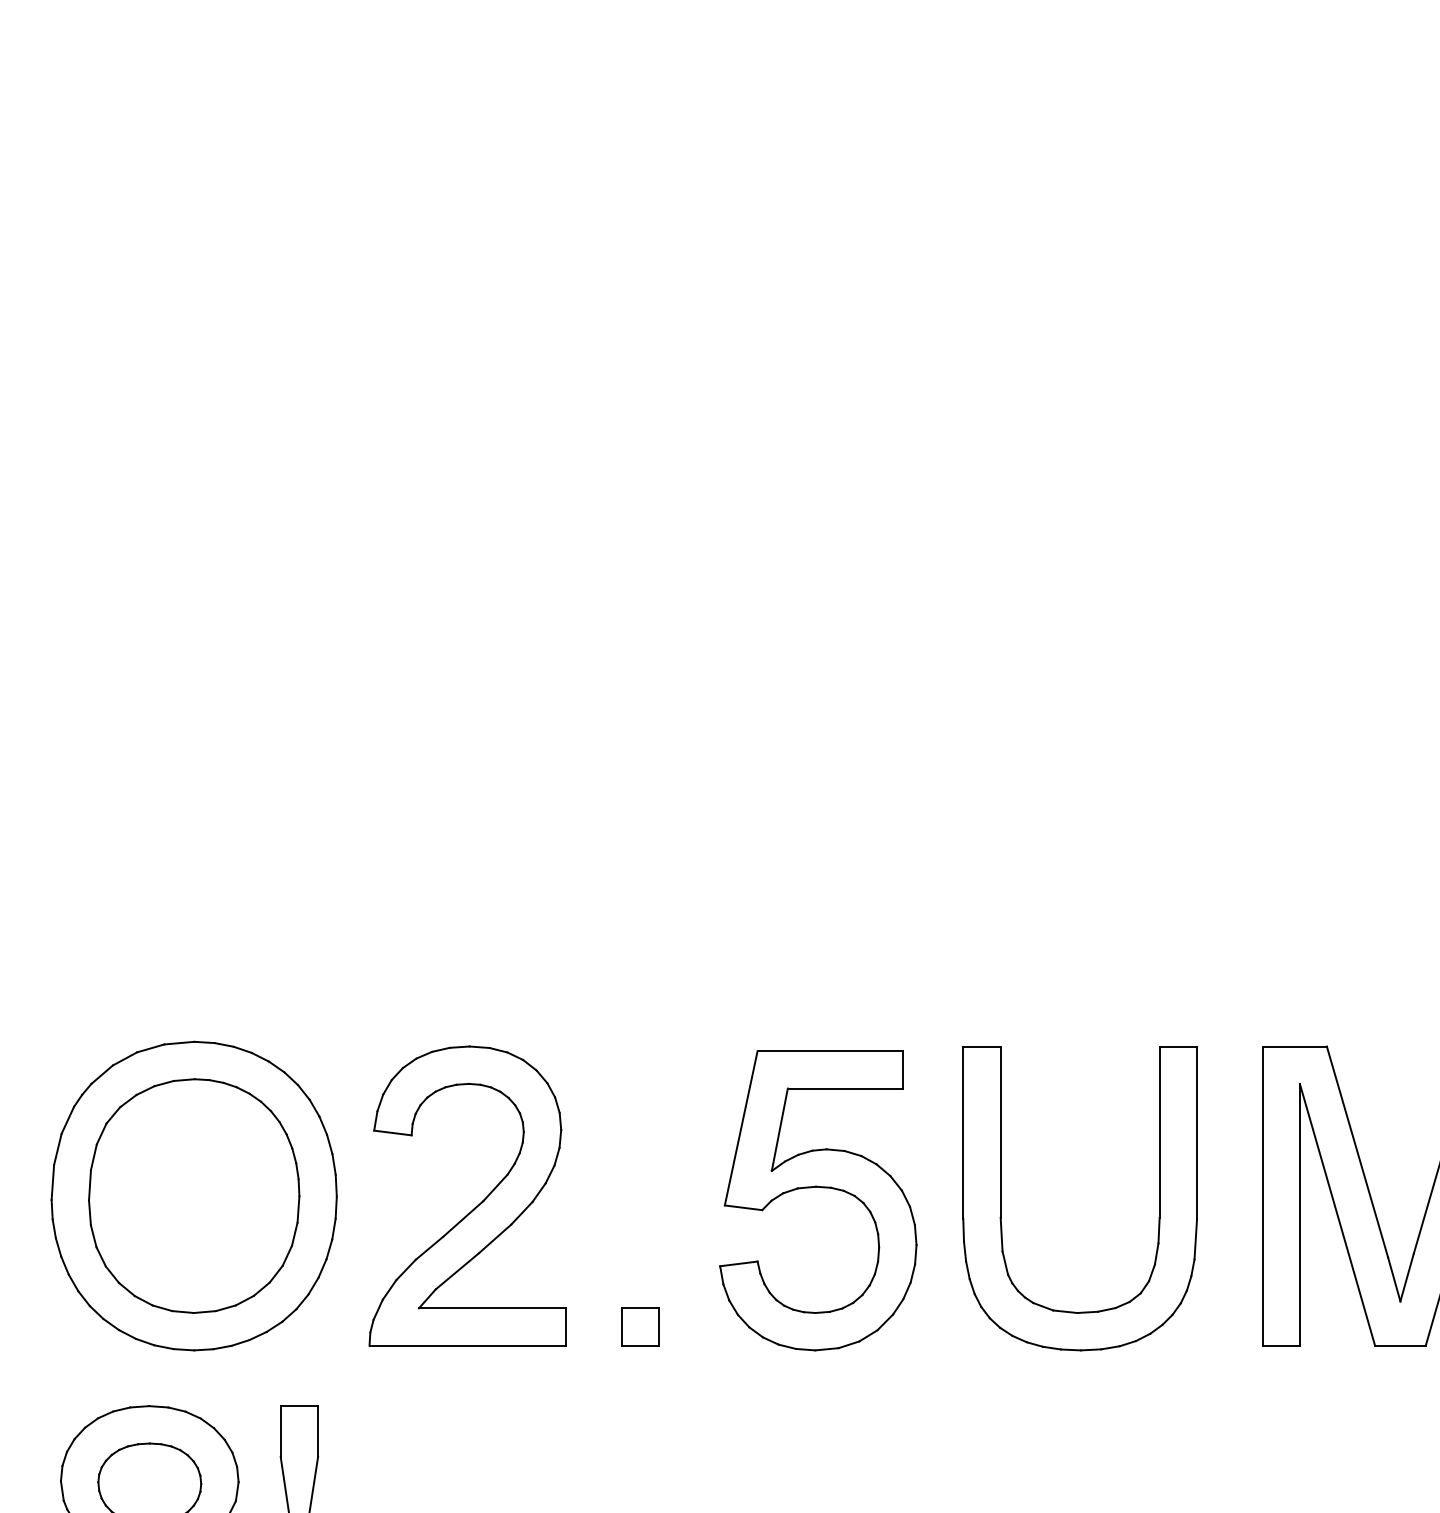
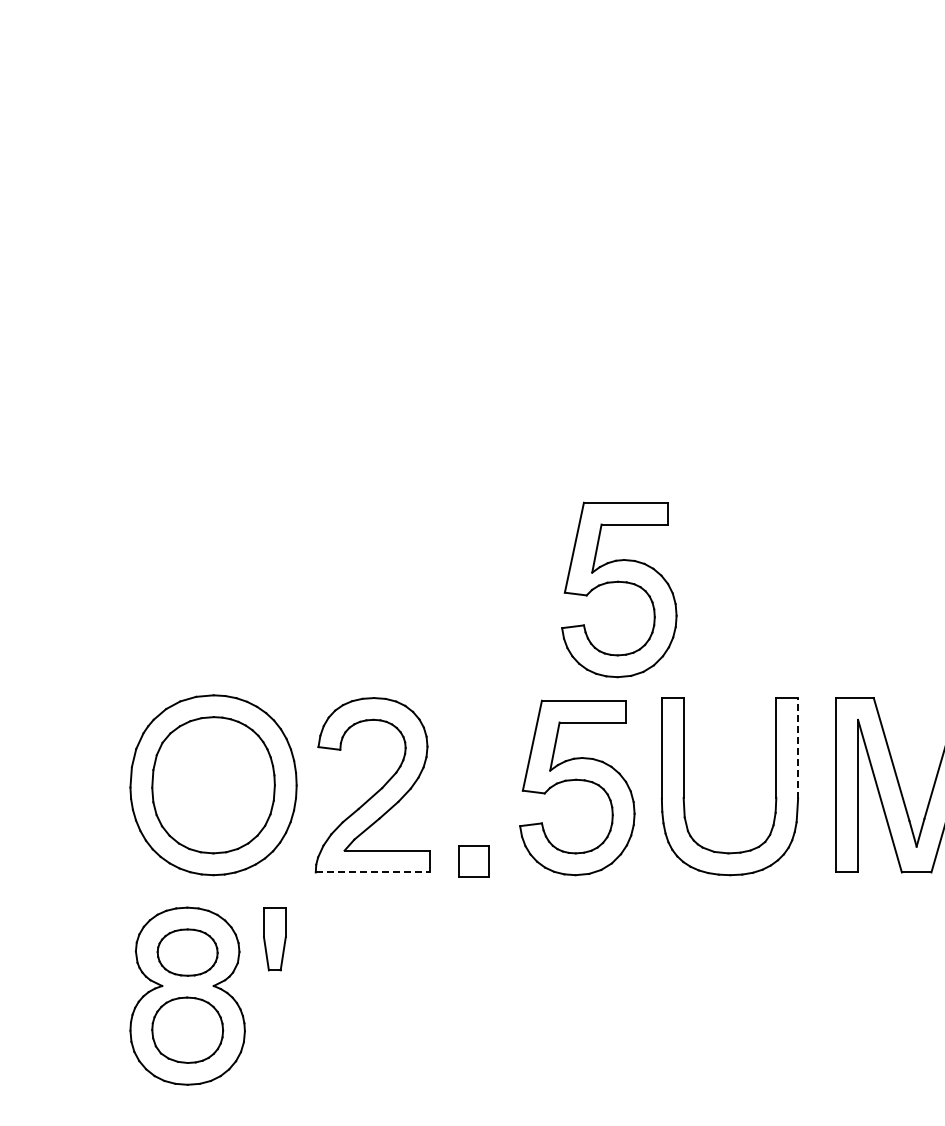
part: (890, 848) -> (619, 582), added
line: (1197, 1131) -> (798, 747), solid -> dashed
part: (640, 1326) -> (473, 861), size x1.4
line: (468, 1345) -> (373, 872), solid -> dashed

